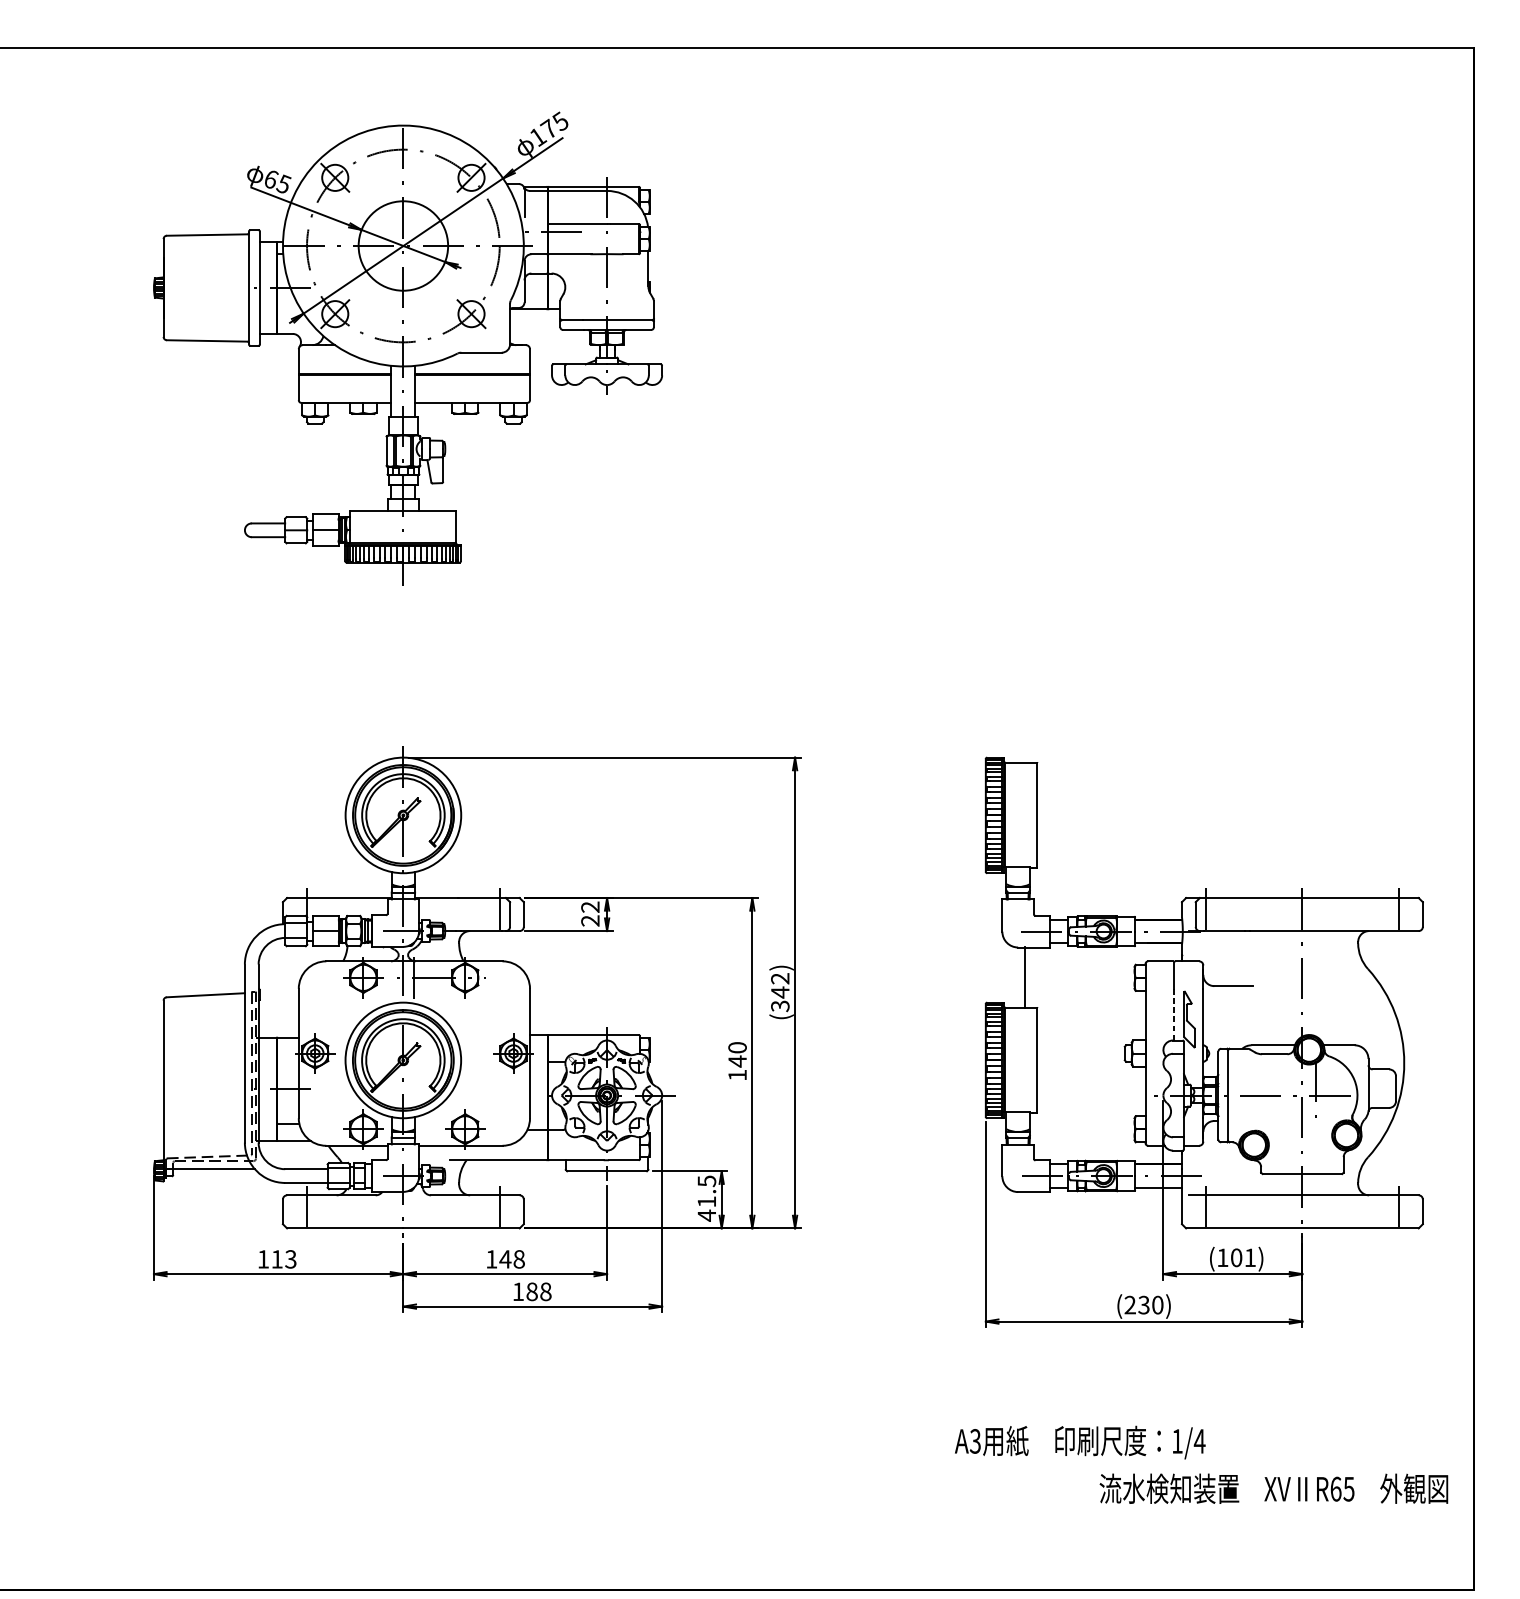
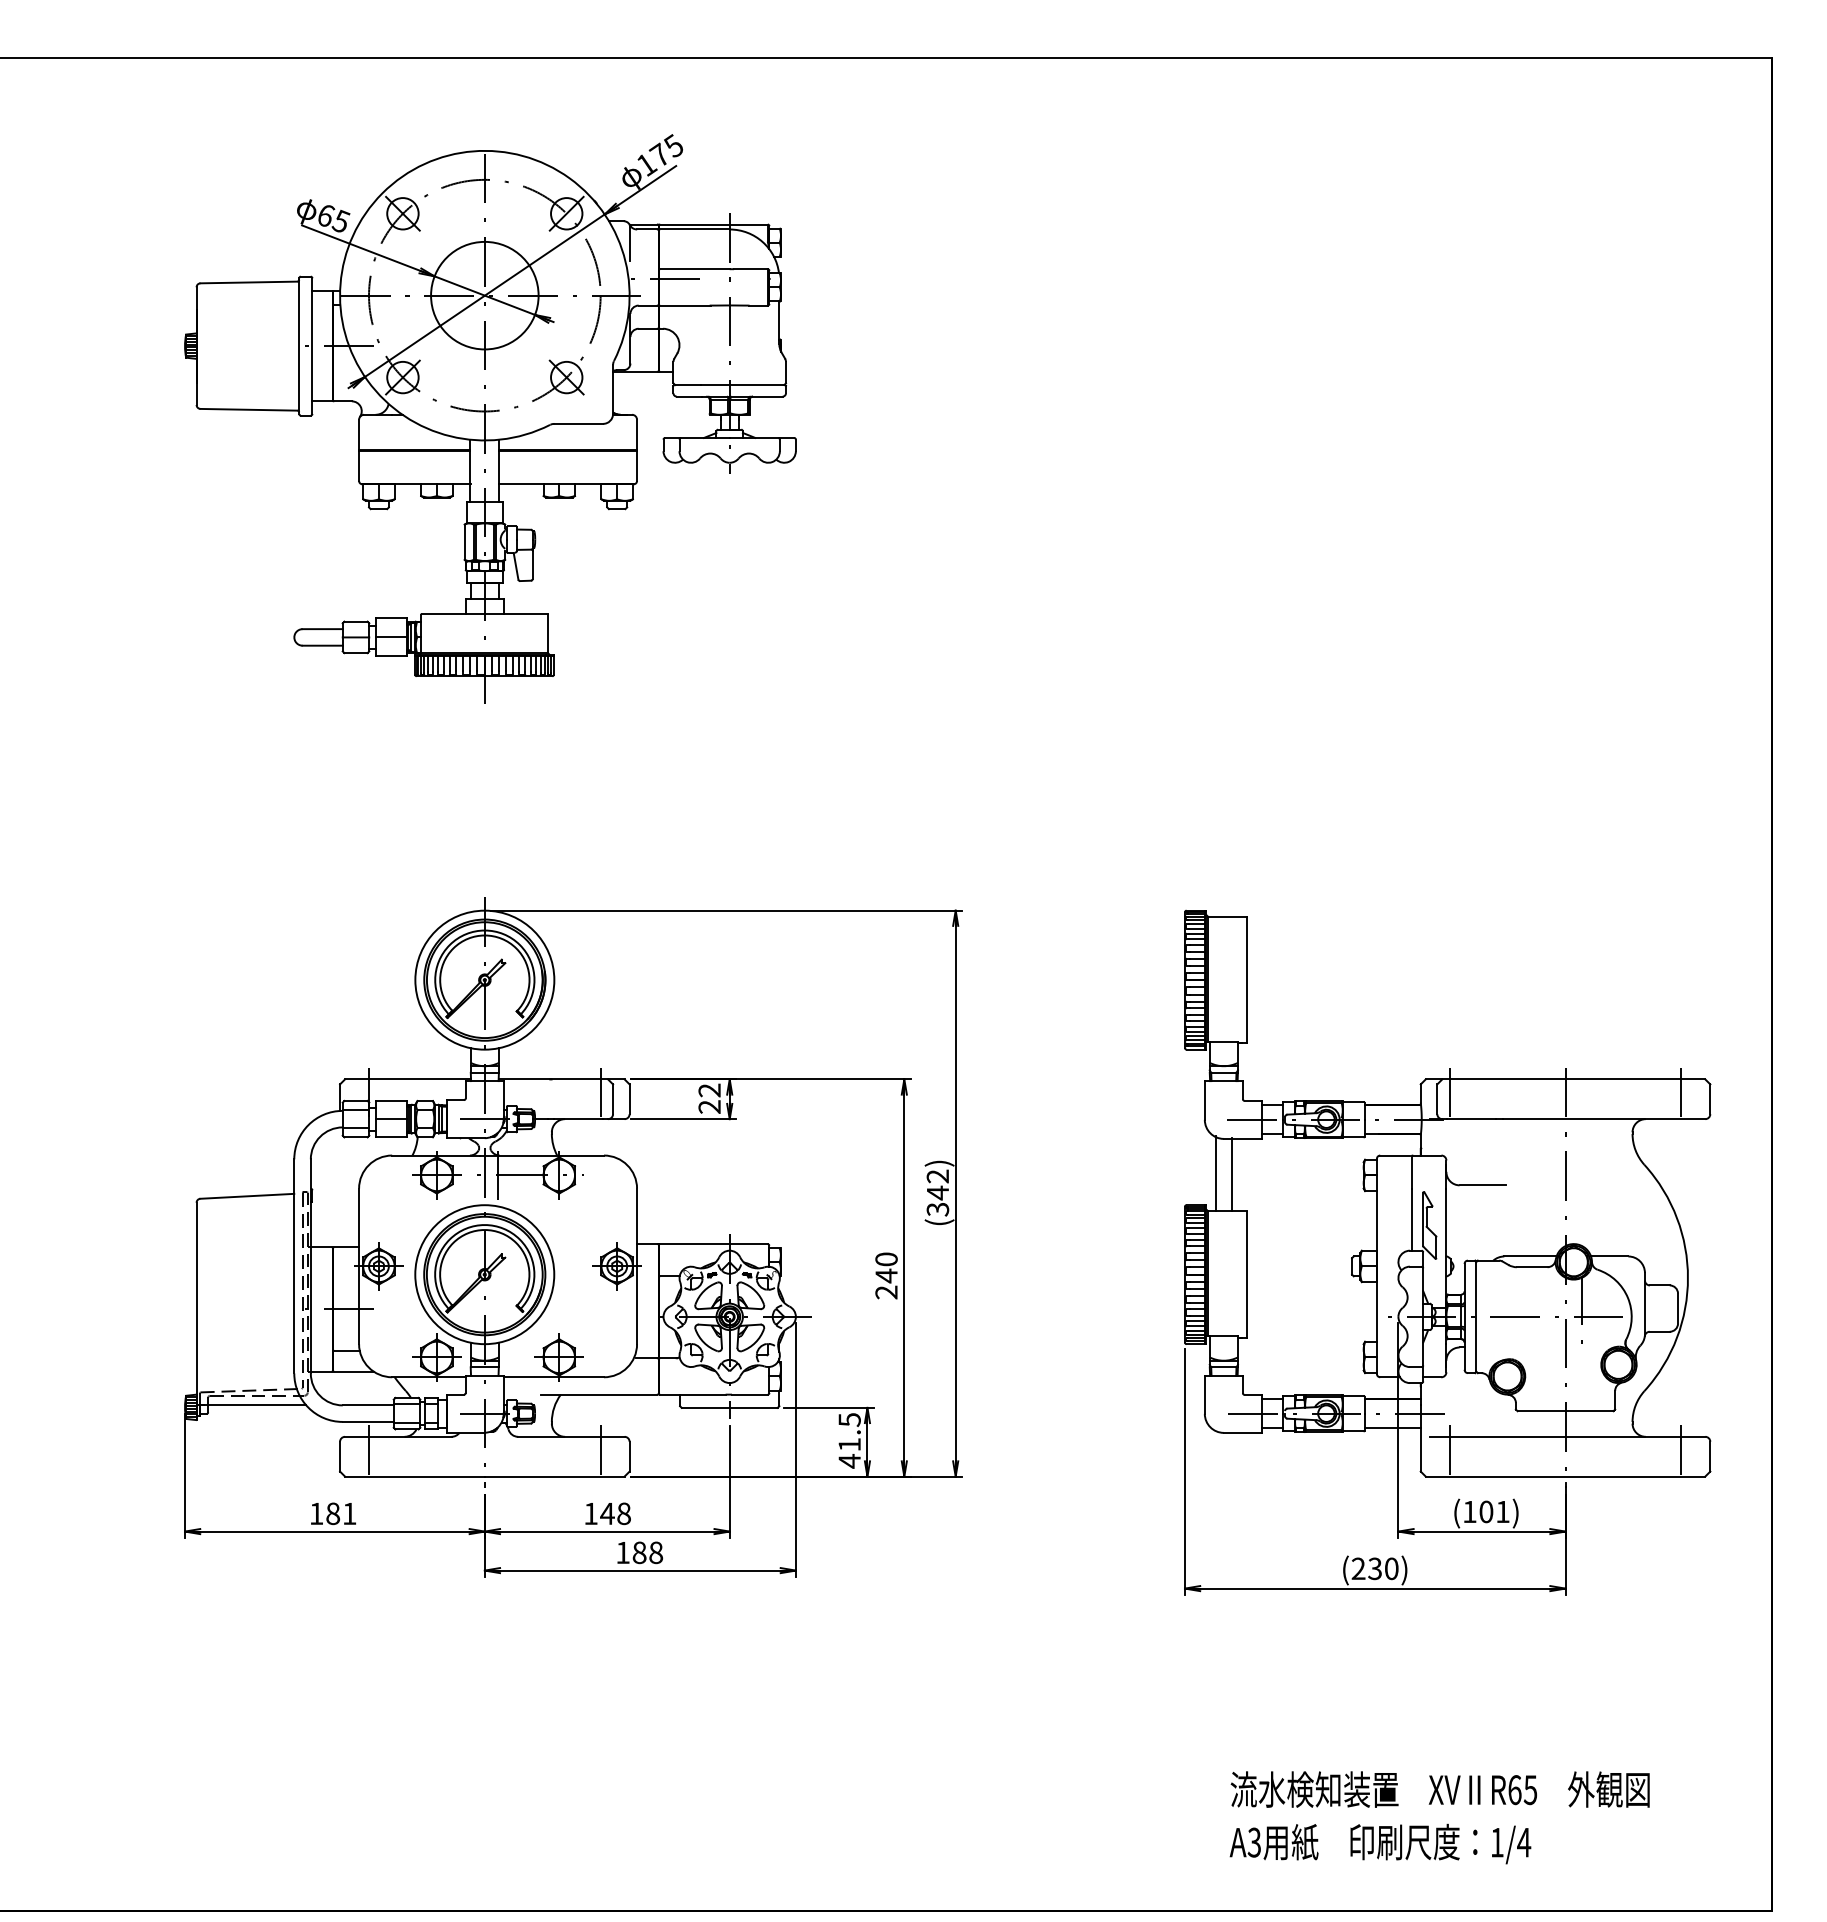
line: (1011, 976) -> (1215, 1173), added
line: (1174, 1014) -> (1411, 1219), dashed -> solid
text: (737, 1075) -> (886, 1292), 140 -> 240
text: (284, 1259) -> (341, 1513), 113 -> 181
text: (1080, 1442) -> (1380, 1843), moved
text: (1273, 1488) -> (1439, 1789), moved

